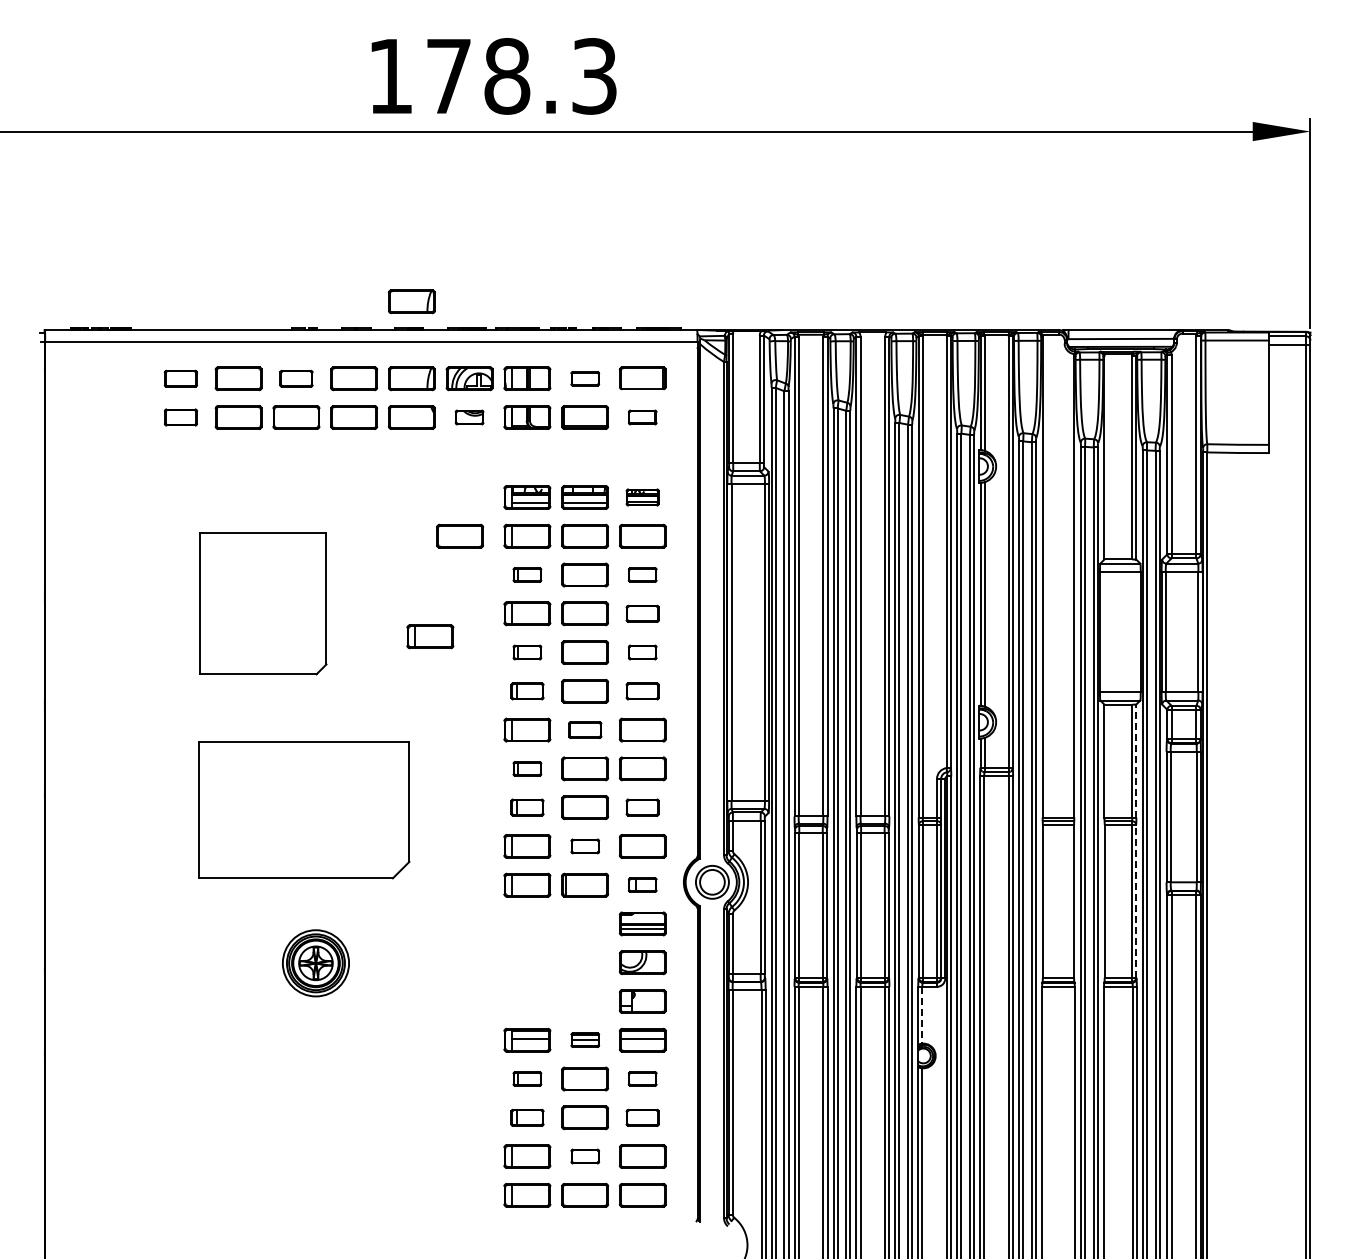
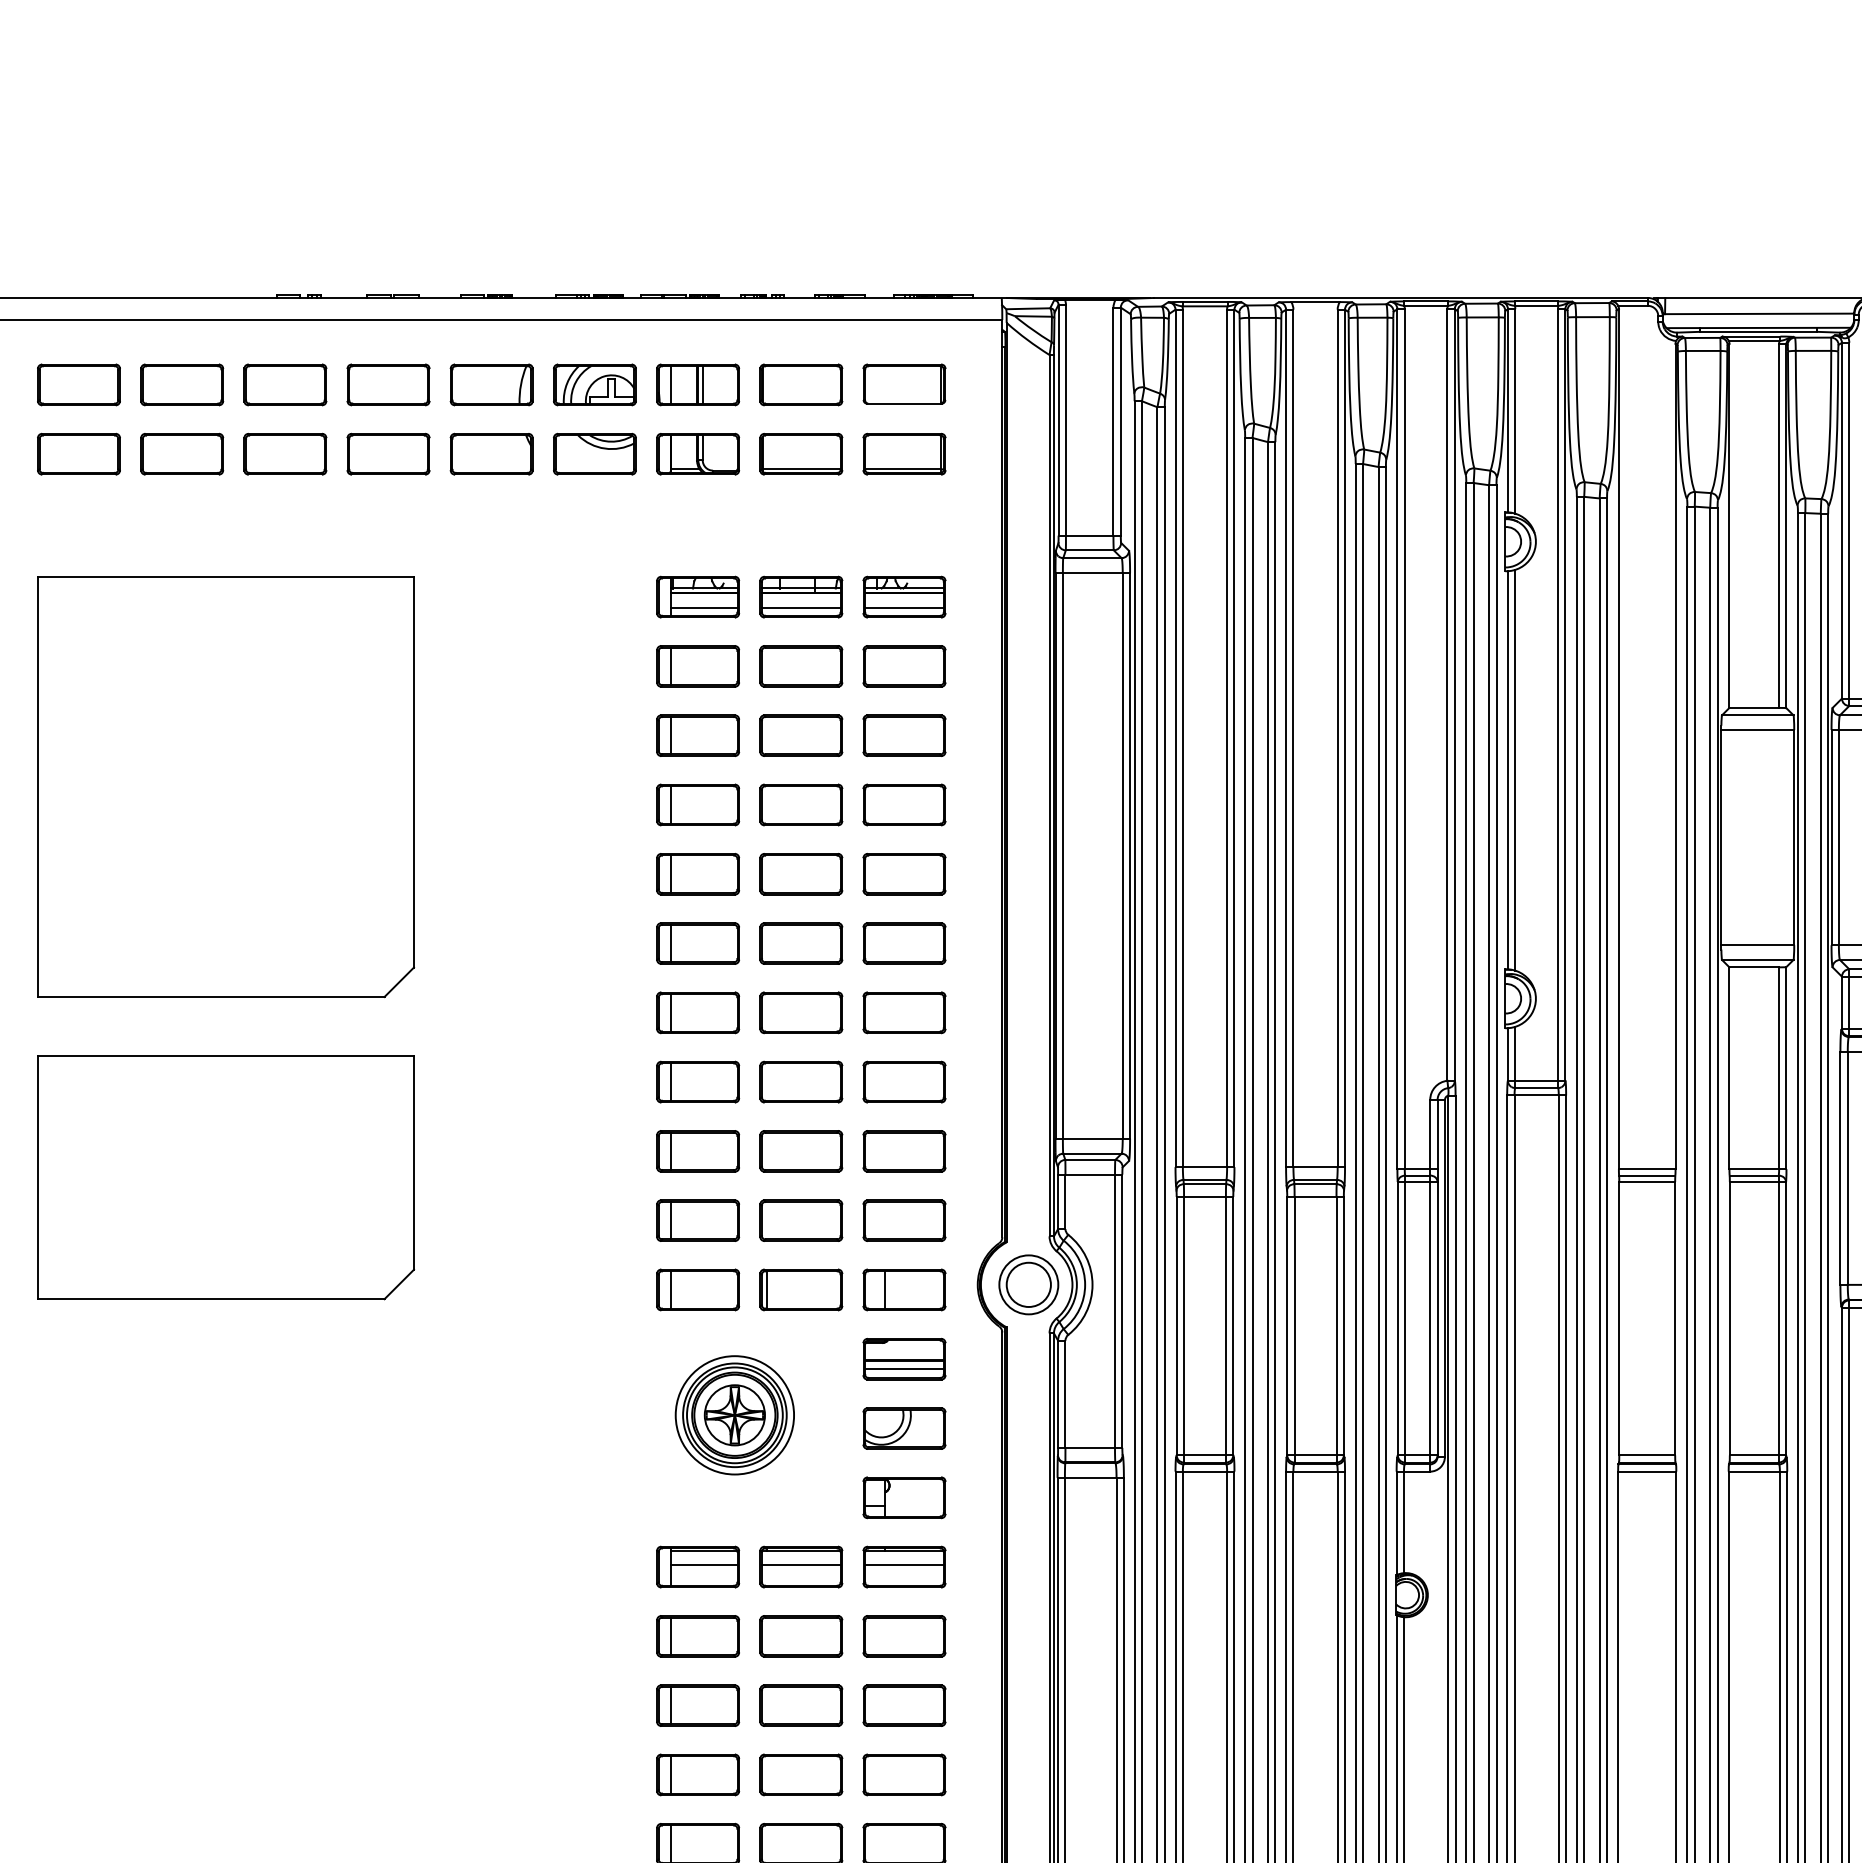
part: (411, 301) -> (491, 246), removed
part: (180, 378) -> (78, 384), size x1.43
part: (296, 378) -> (285, 384), size x1.43
part: (585, 378) -> (801, 384), size x1.67
part: (180, 417) -> (78, 454), size x1.43
part: (469, 417) -> (594, 454), size x1.67
part: (642, 417) -> (903, 454), size x1.67
part: (642, 497) -> (903, 597), size x1.43
part: (460, 535) -> (578, 665), removed
part: (527, 574) -> (698, 734), size x1.67
part: (642, 574) -> (903, 734), size x1.67
part: (263, 603) -> (226, 786), size x1.67
part: (642, 613) -> (903, 804), size x1.43
part: (430, 636) -> (524, 845), removed
part: (527, 652) -> (698, 874), size x1.67
part: (642, 652) -> (903, 874), size x1.67
part: (527, 691) -> (698, 943), size x1.43
part: (642, 691) -> (903, 943), size x1.43
part: (585, 729) -> (801, 1011), size x1.43
line: (1136, 761) -> (1786, 1068), dashed -> solid
part: (527, 768) -> (698, 1081), size x1.67
part: (527, 807) -> (698, 1151), size x1.43
part: (642, 807) -> (903, 1151), size x1.43
part: (304, 810) -> (226, 1177), moved
part: (585, 846) -> (801, 1220), size x1.67
part: (642, 884) -> (903, 1288), size x1.67
line: (1136, 900) -> (1786, 1317), dashed -> solid
part: (315, 963) -> (734, 1415), moved
line: (922, 1015) -> (1404, 1522), dashed -> solid
part: (585, 1039) -> (801, 1565), size x1.67
part: (527, 1078) -> (698, 1635), size x1.67
part: (642, 1078) -> (903, 1635), size x1.67
part: (527, 1117) -> (698, 1705), size x1.43
part: (642, 1117) -> (903, 1705), size x1.43
part: (585, 1156) -> (801, 1774), size x1.67

